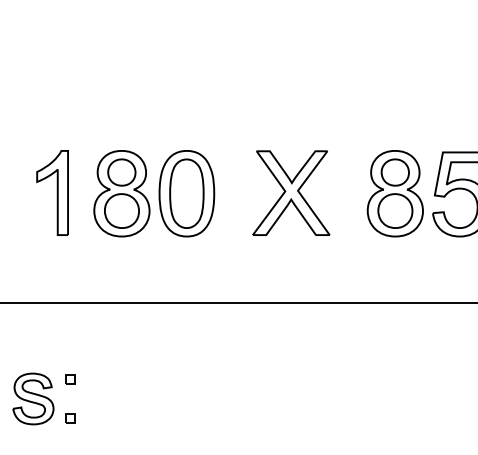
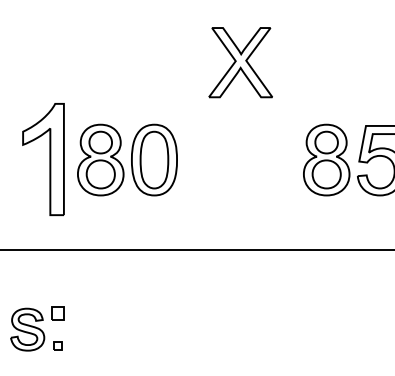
part: (52, 193) -> (43, 159), size x1.6
part: (291, 193) -> (240, 62), moved
part: (69, 379) -> (57, 313), size x1.6

